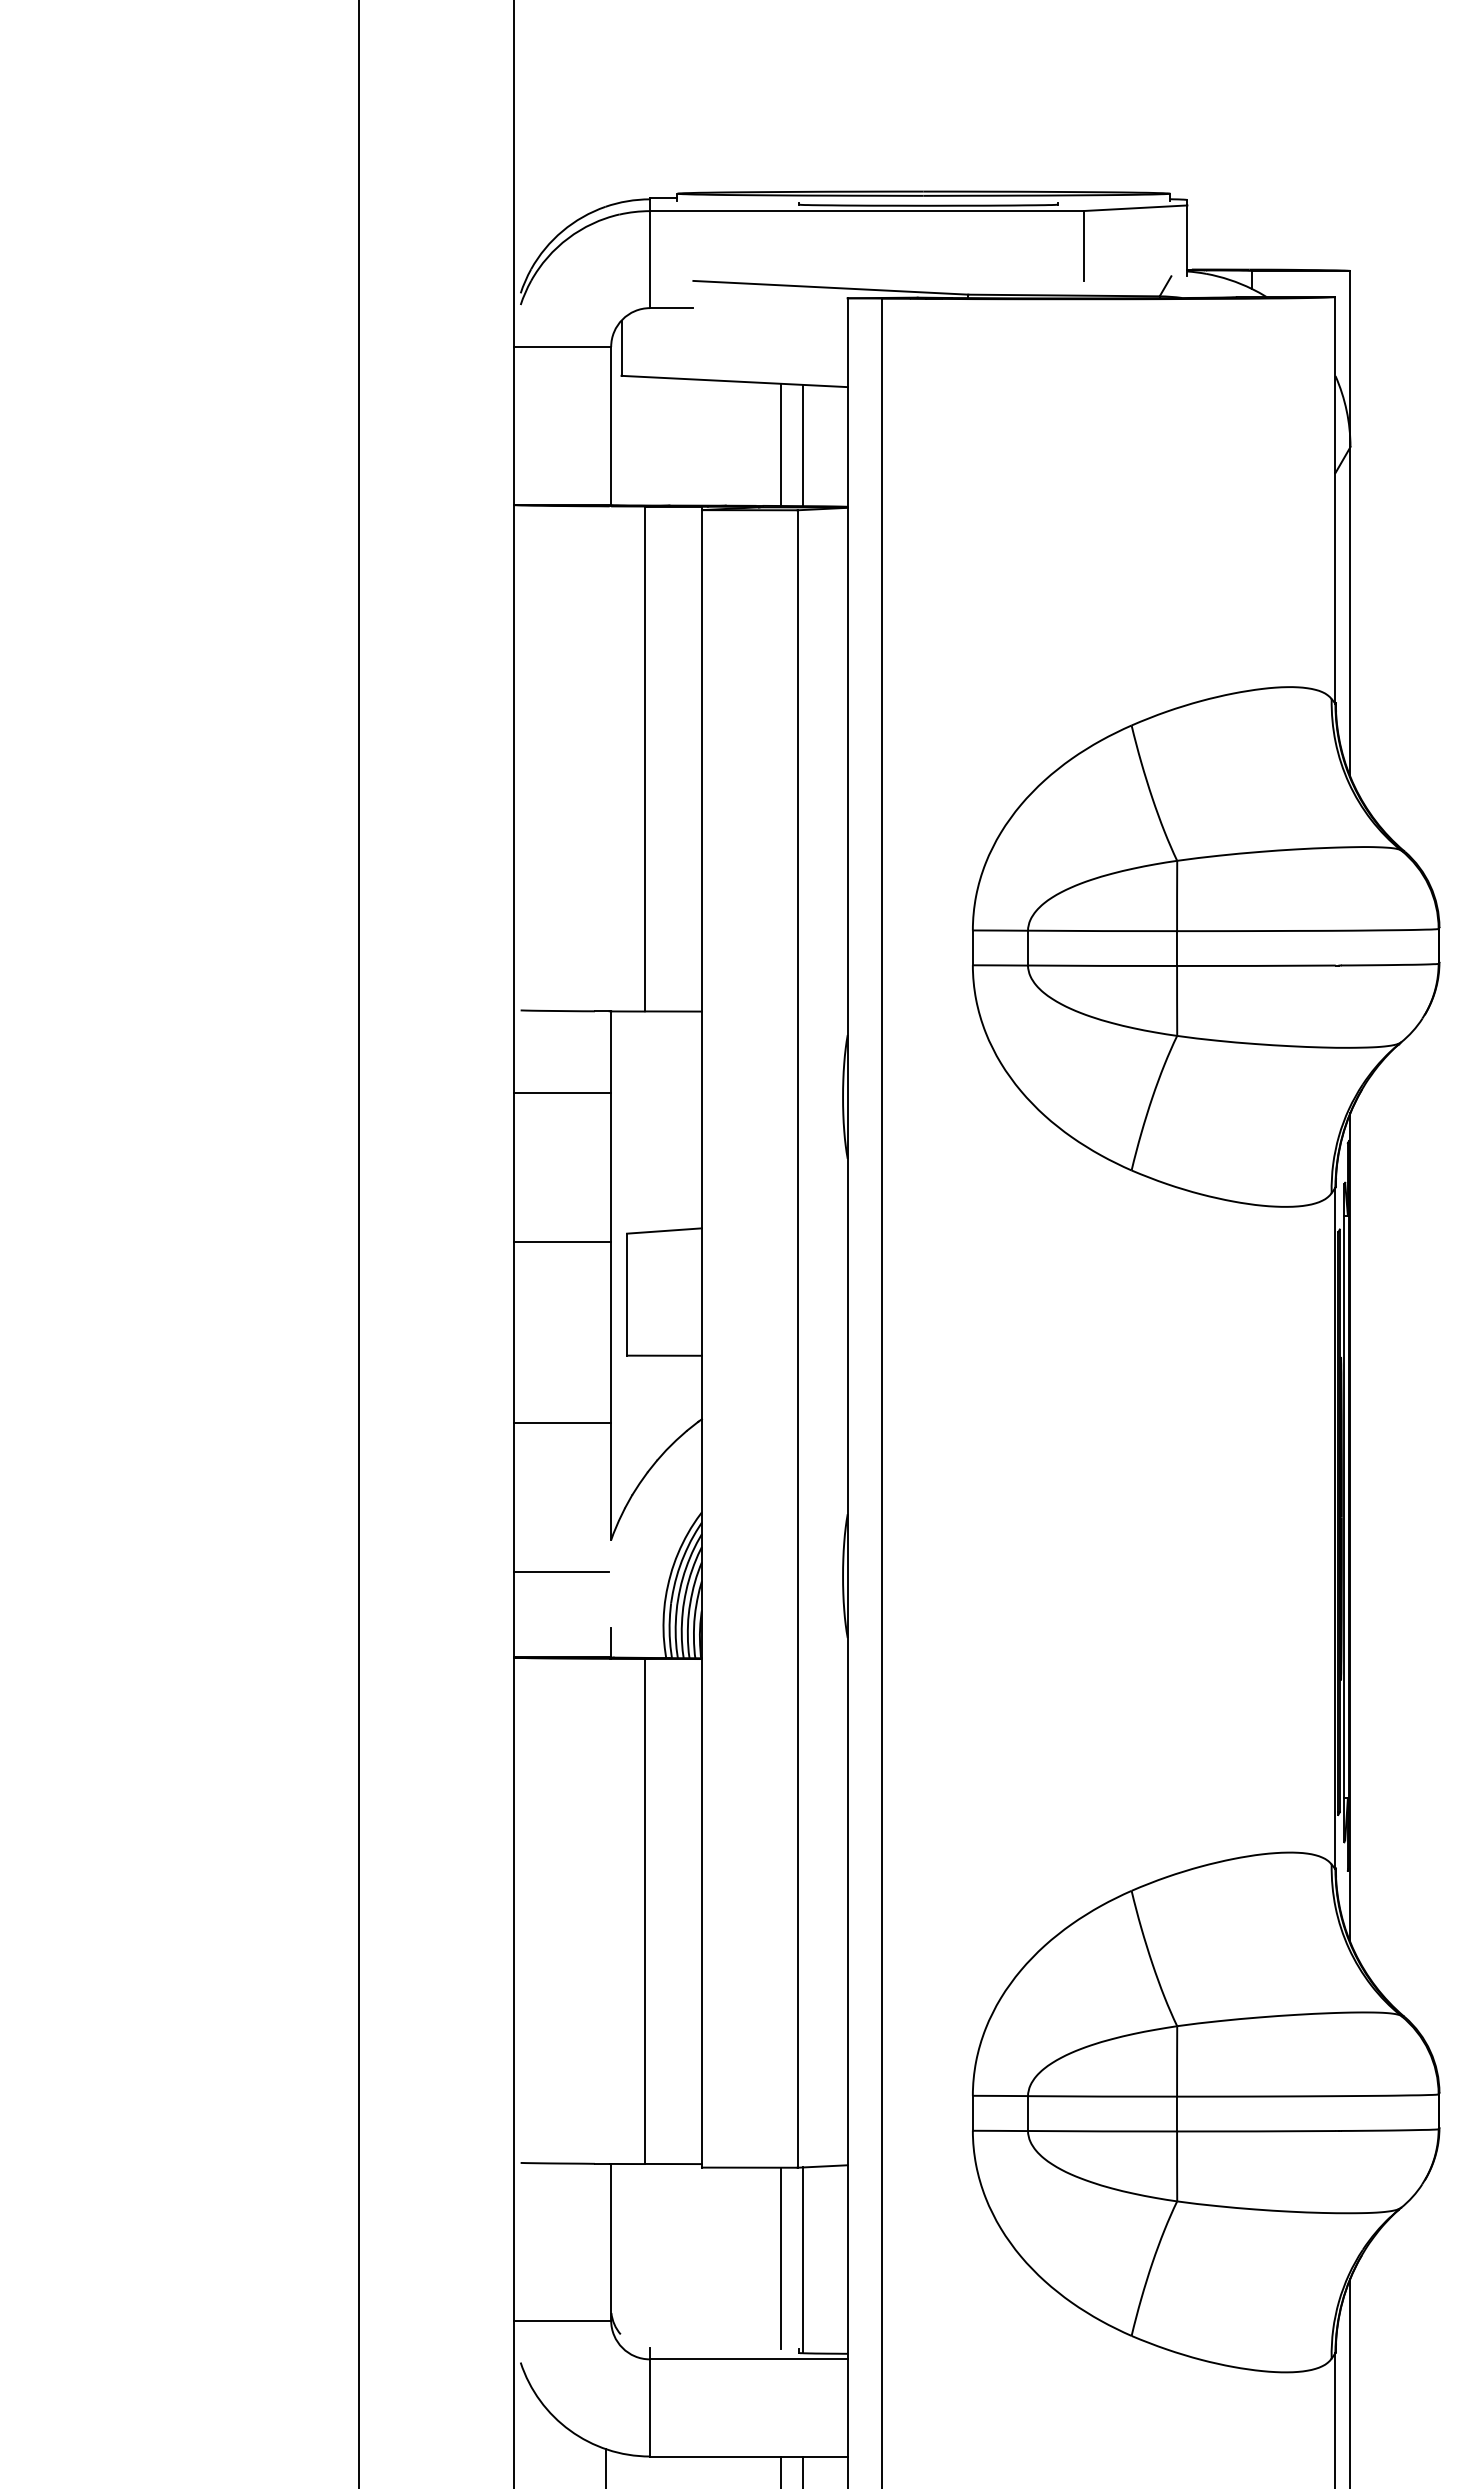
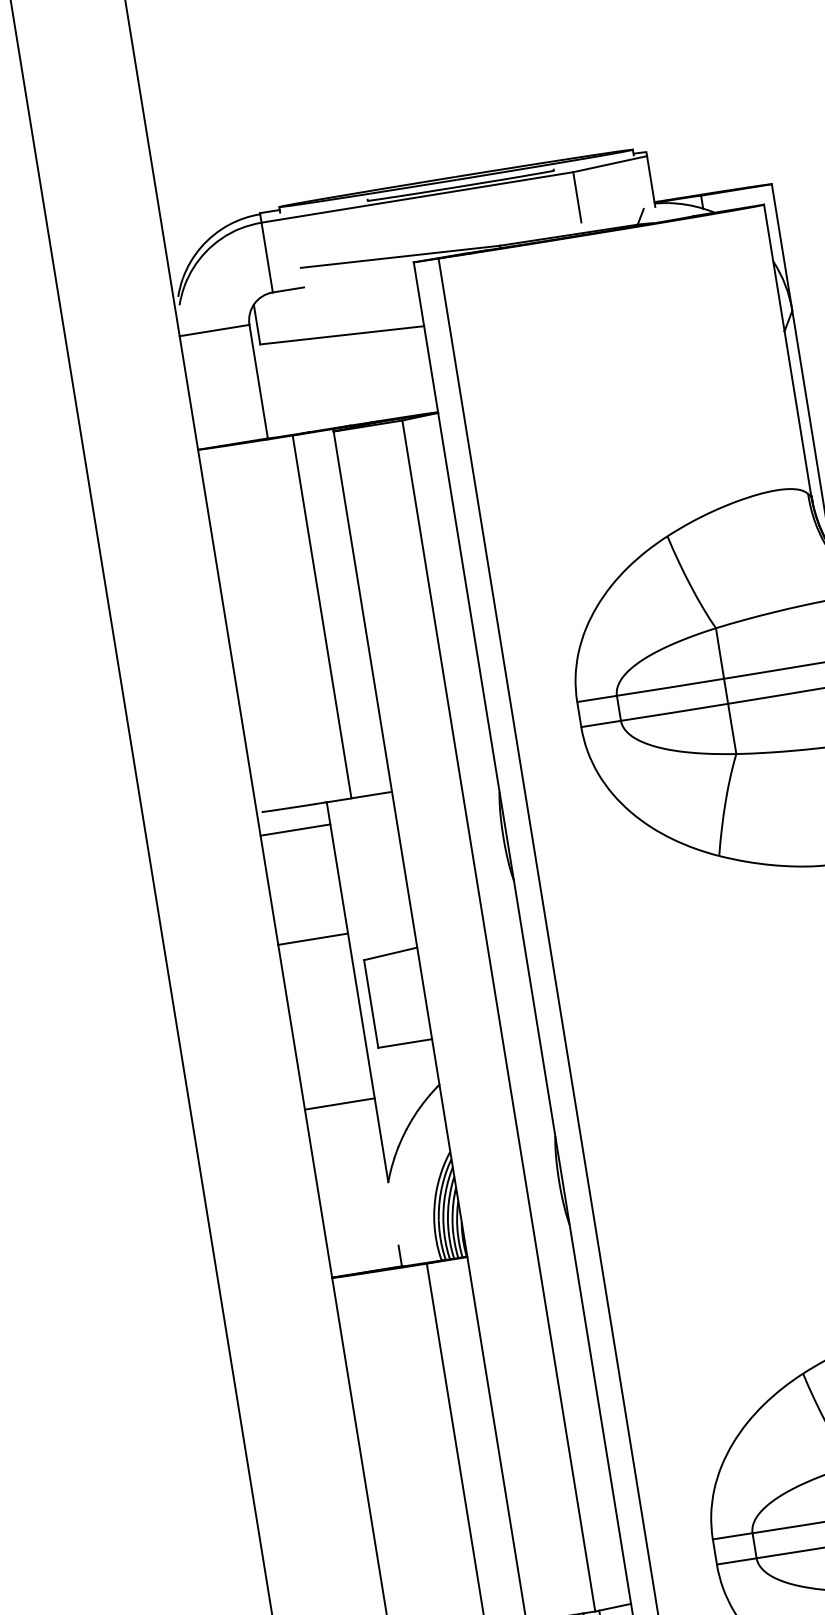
line: (781, 444) -> (383, 375), removed
line: (803, 445) -> (399, 373), removed
line: (562, 1093) -> (295, 830), moved
line: (562, 1242) -> (313, 939), moved
line: (561, 1572) -> (356, 1211), removed

